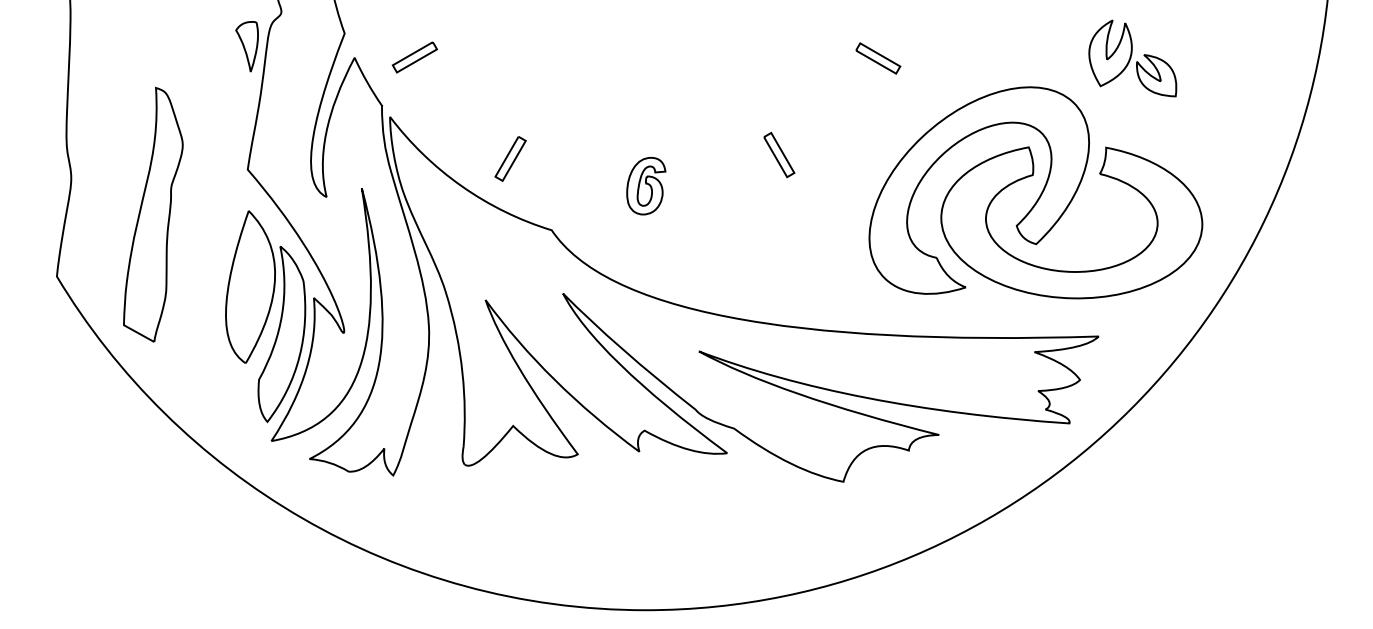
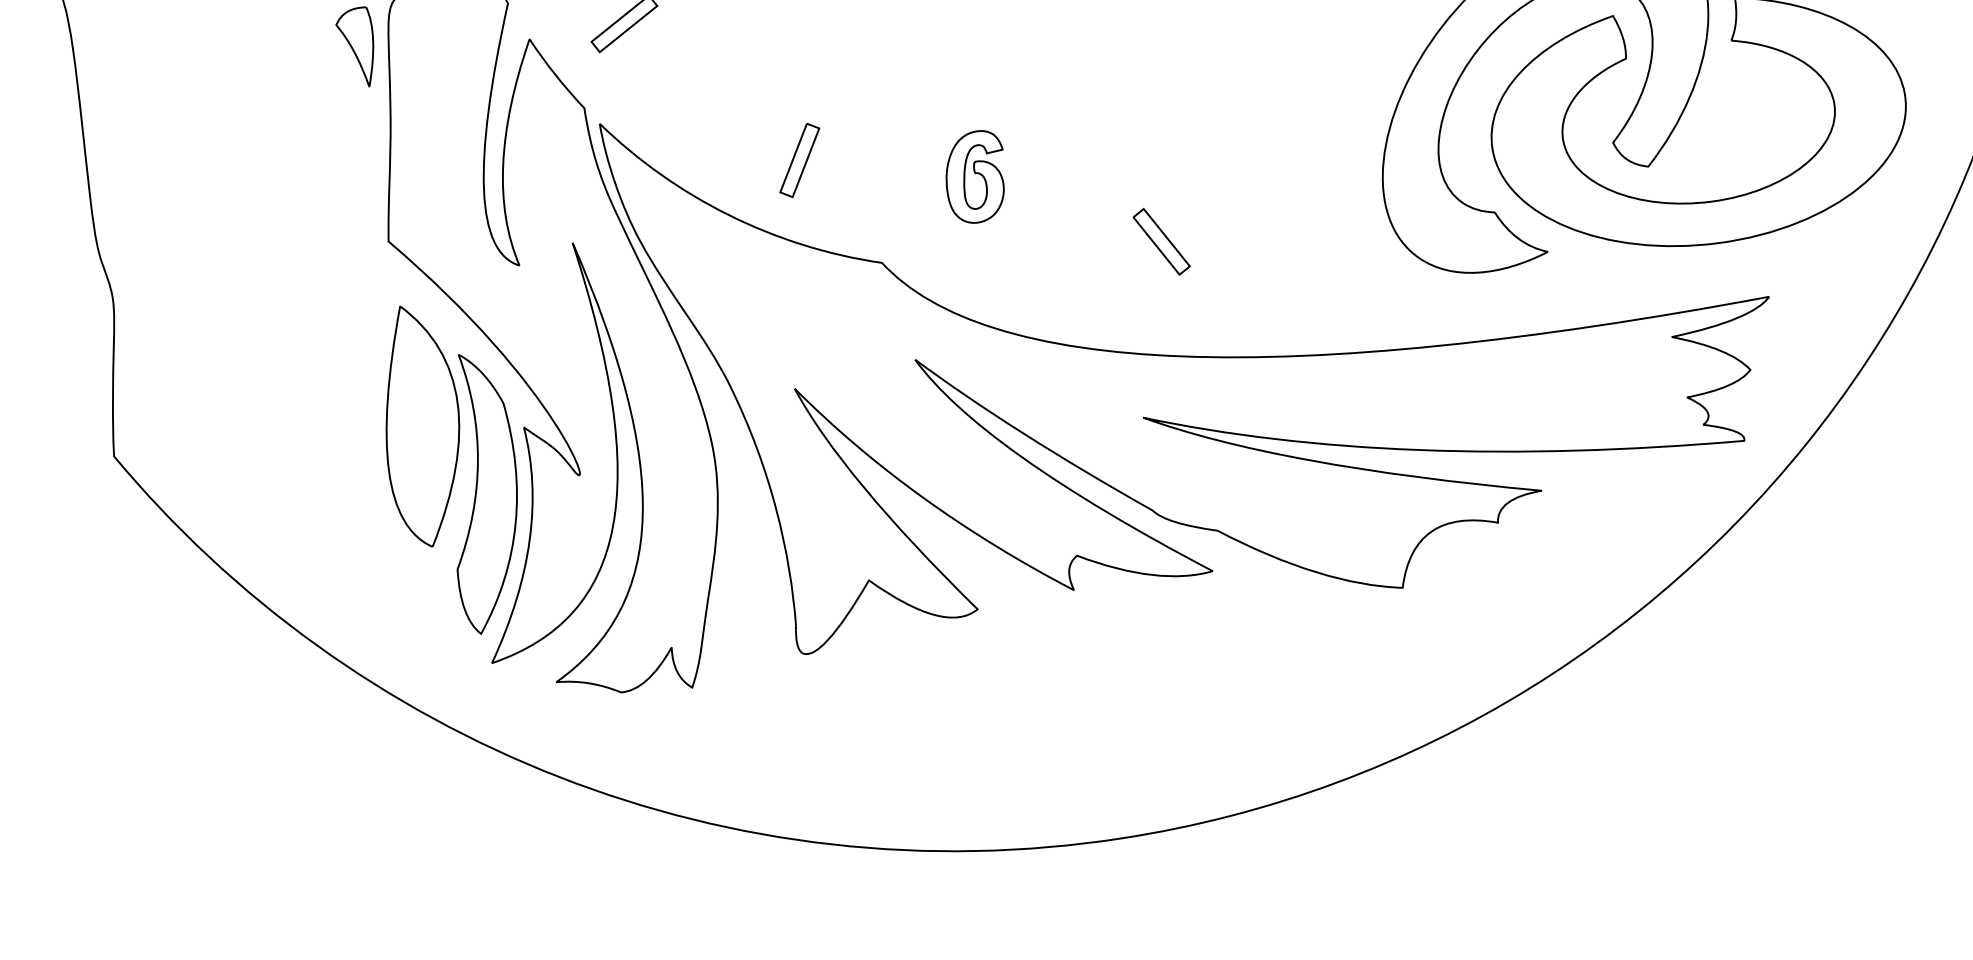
part: (779, 154) -> (1161, 240), moved
part: (646, 186) -> (976, 177), moved
part: (153, 214) -> (251, 335), removed

